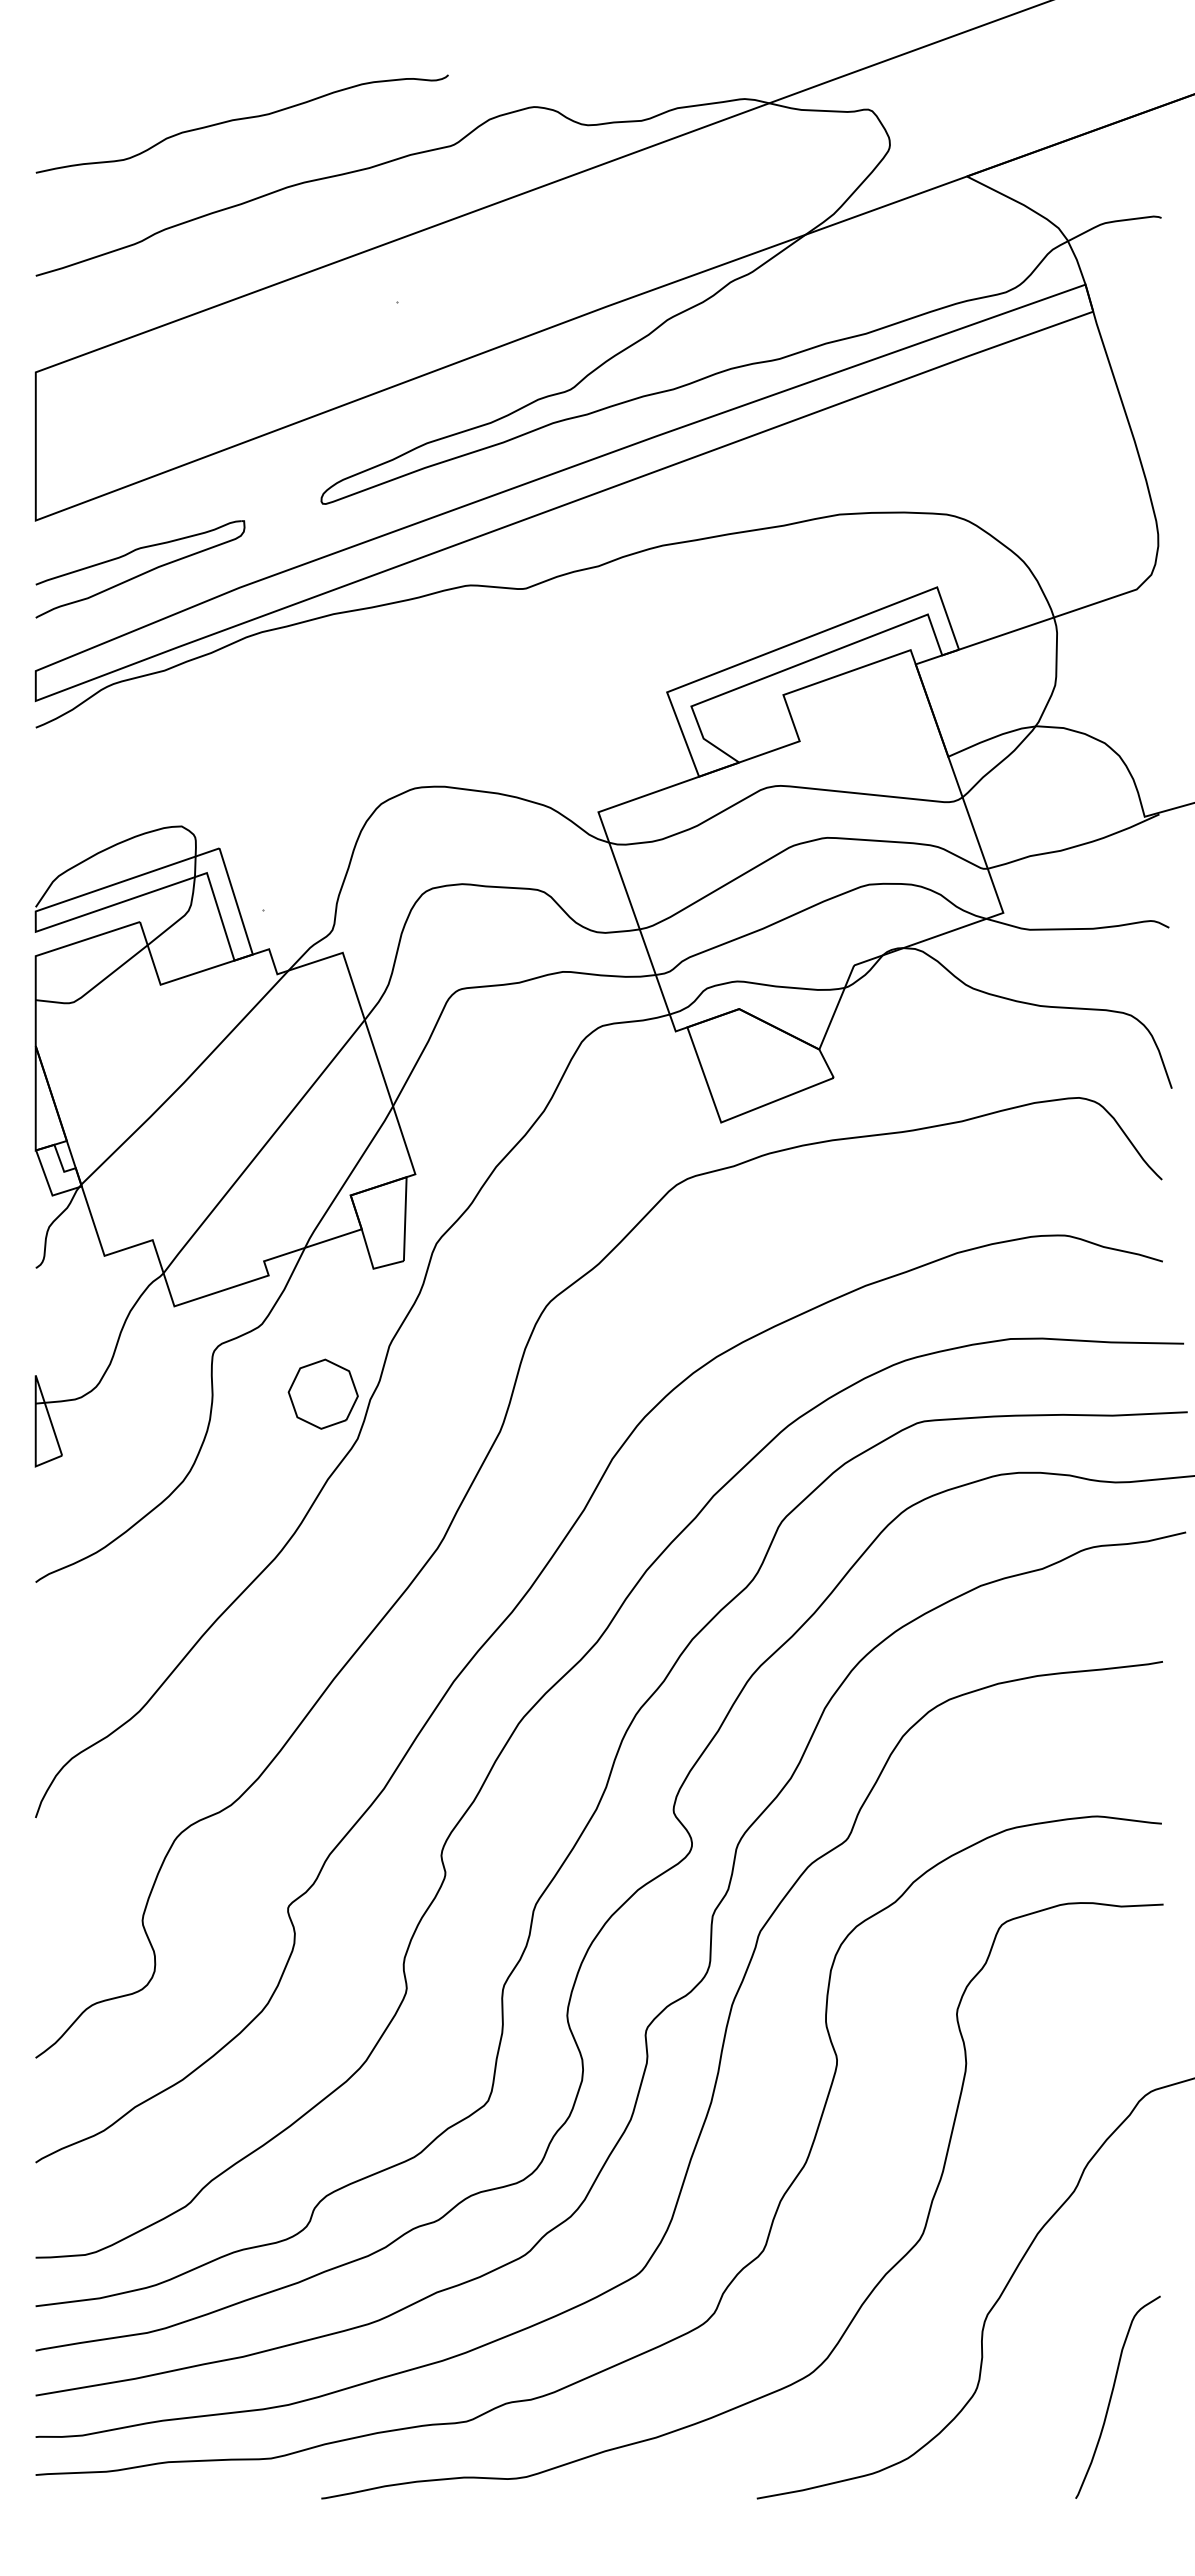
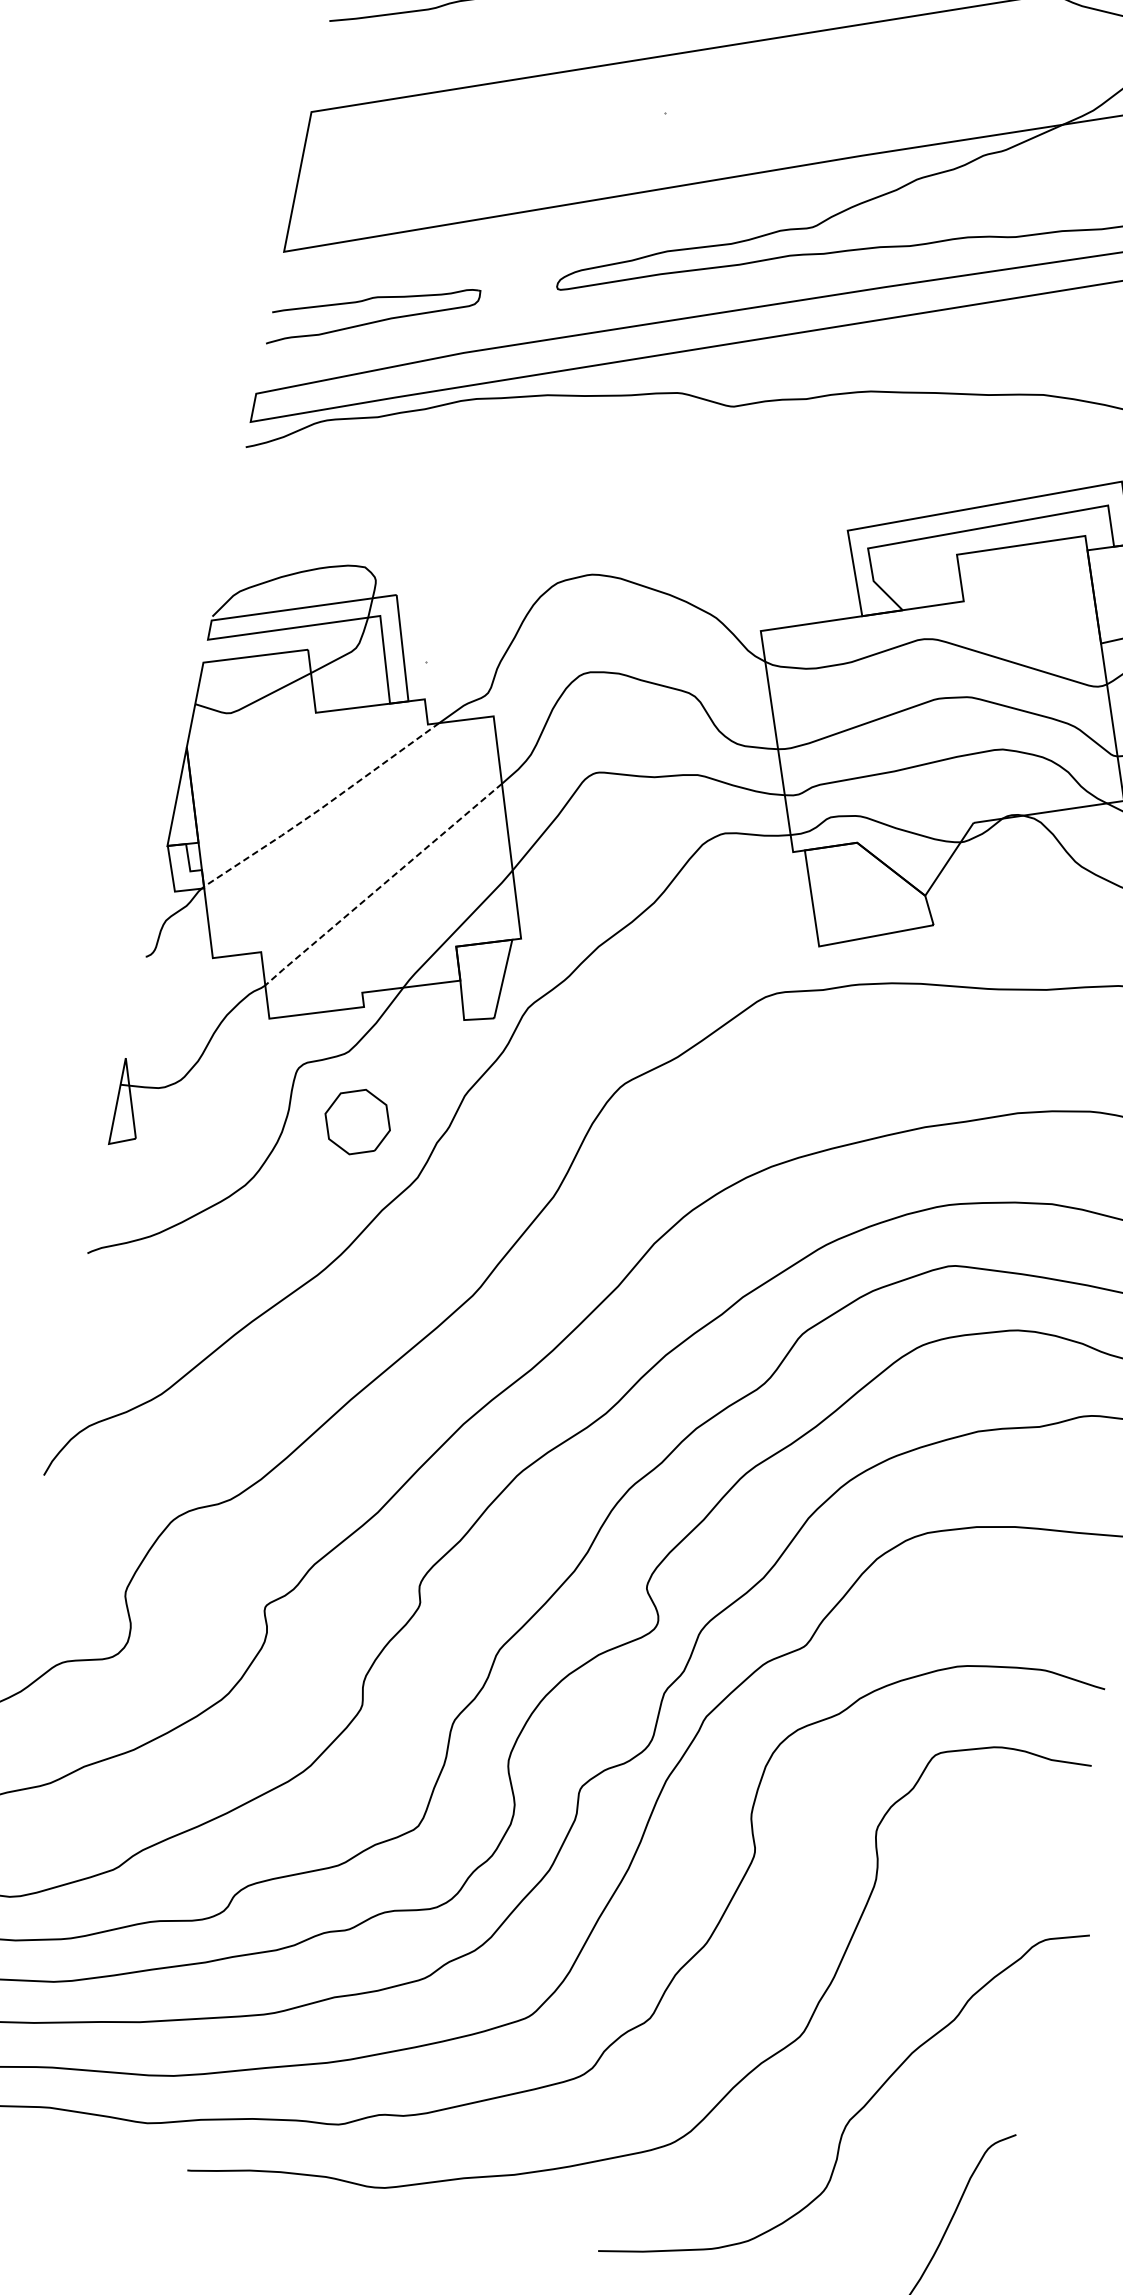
line: (186, 1080) -> (322, 807), solid -> dashed
line: (263, 1147) -> (382, 885), solid -> dashed
part: (322, 1393) -> (357, 1121), moved

